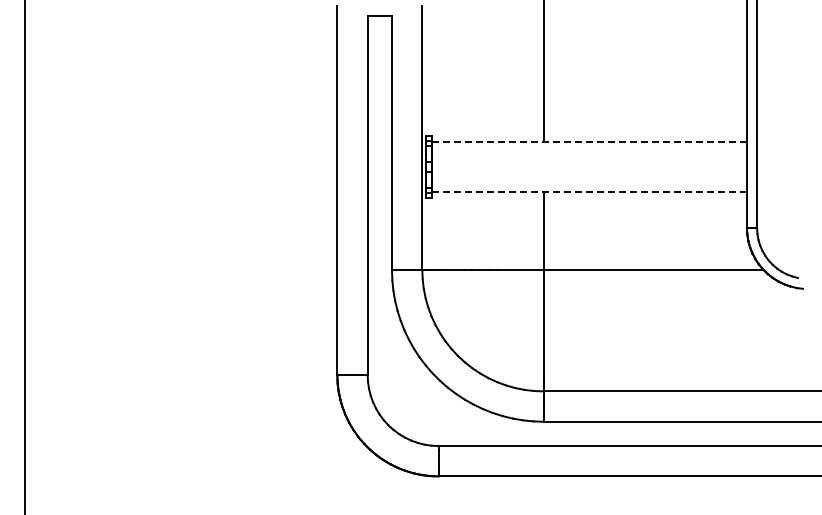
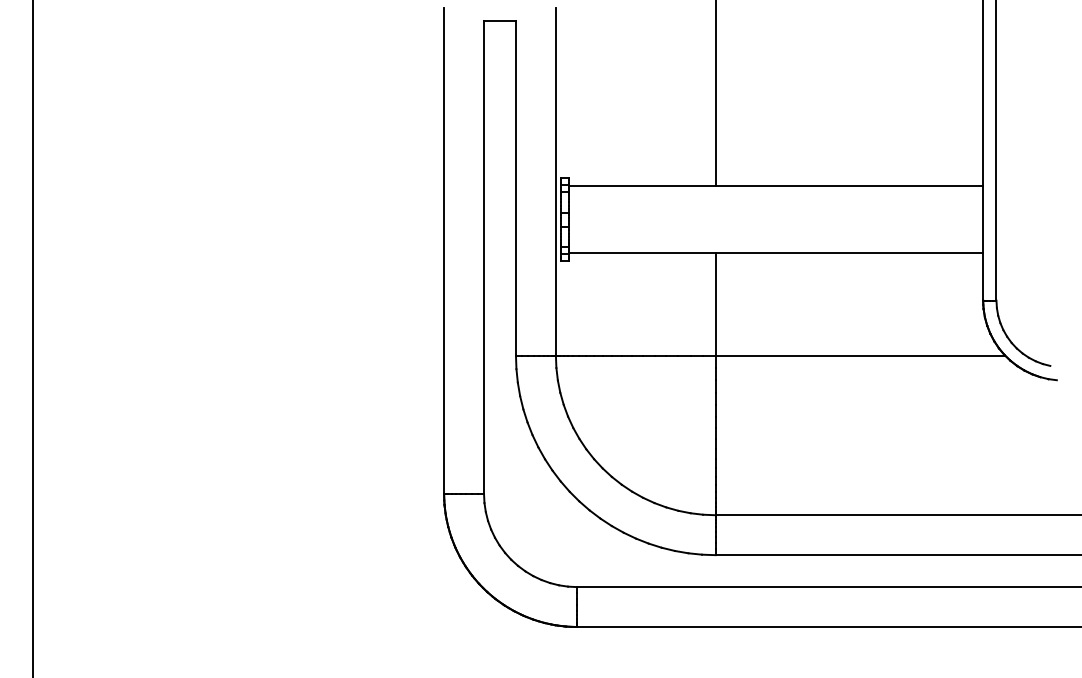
line: (589, 141) -> (775, 186), dashed -> solid
line: (590, 192) -> (777, 253), dashed -> solid

